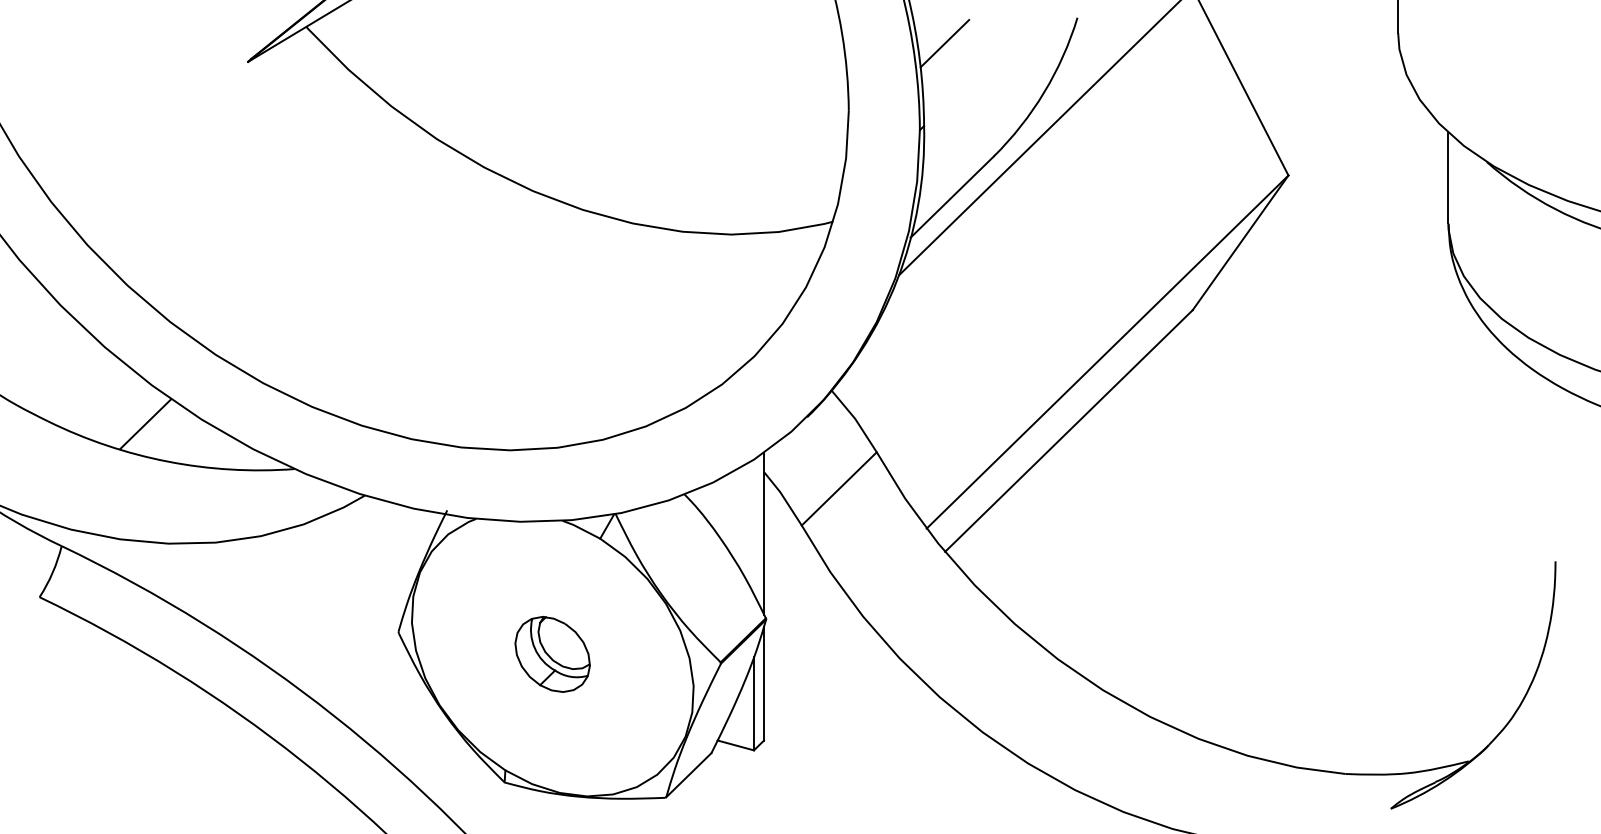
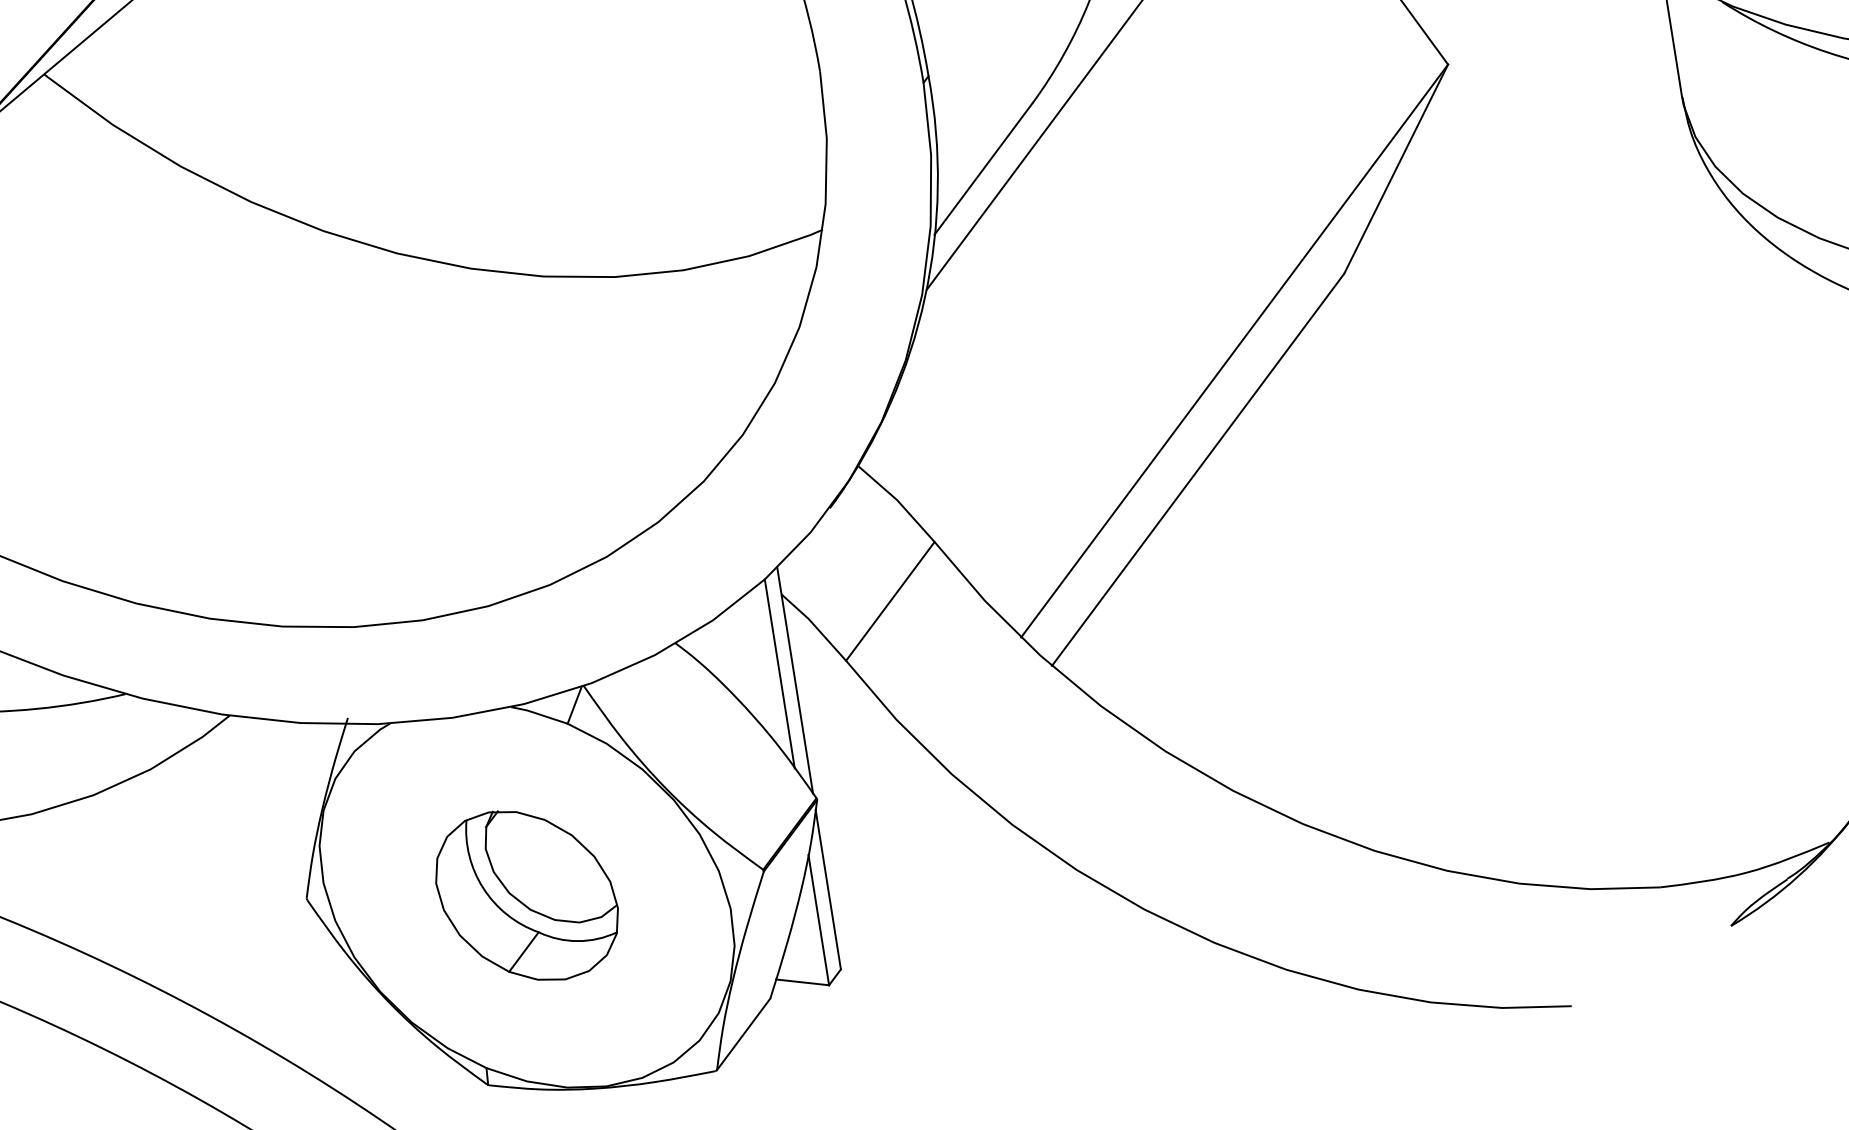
line: (753, 527) -> (779, 674), added
part: (552, 654) -> (526, 895), size x1.67

